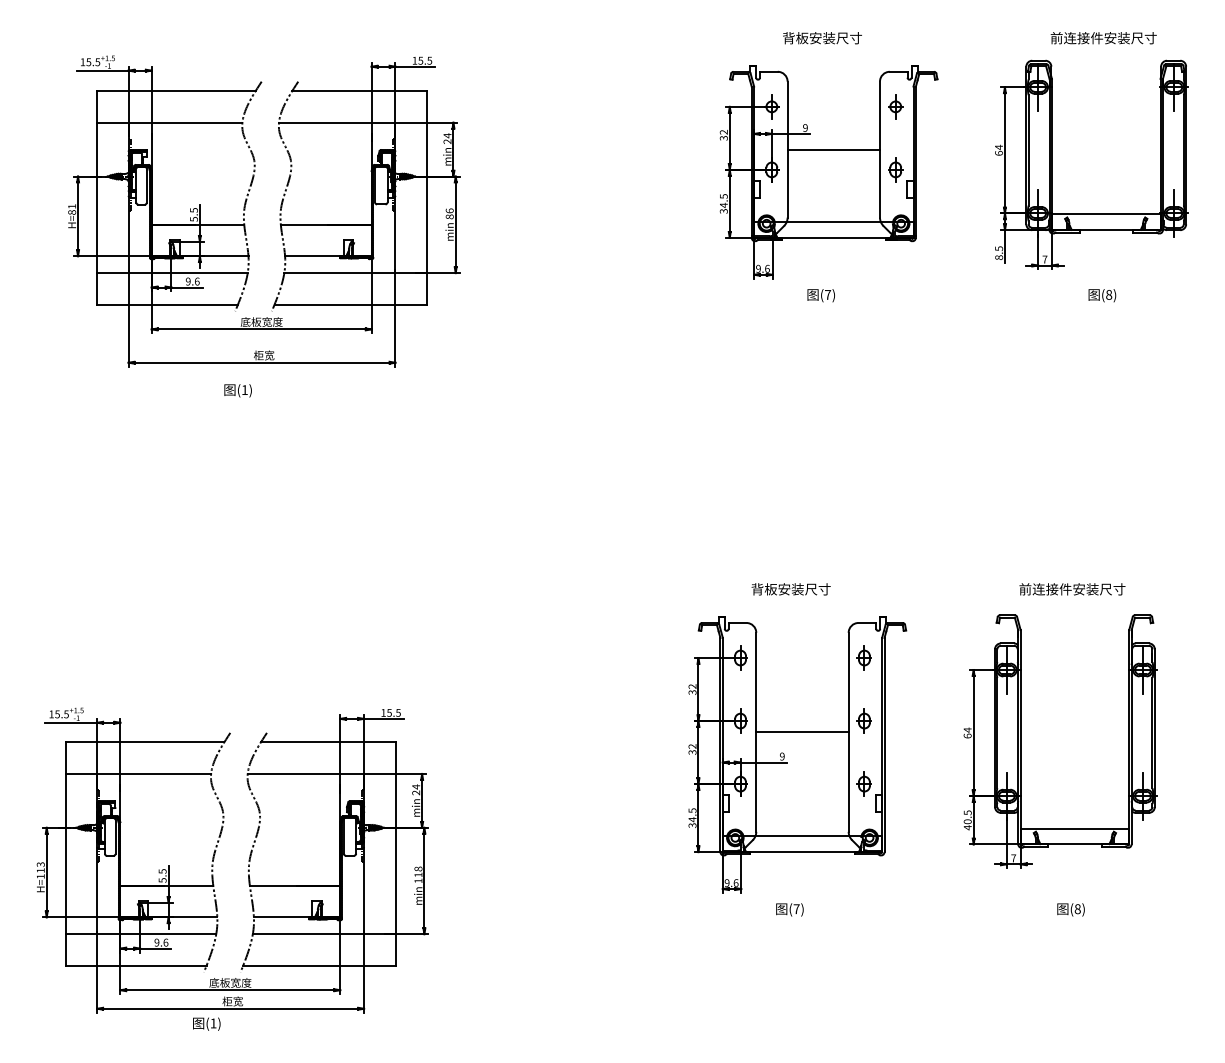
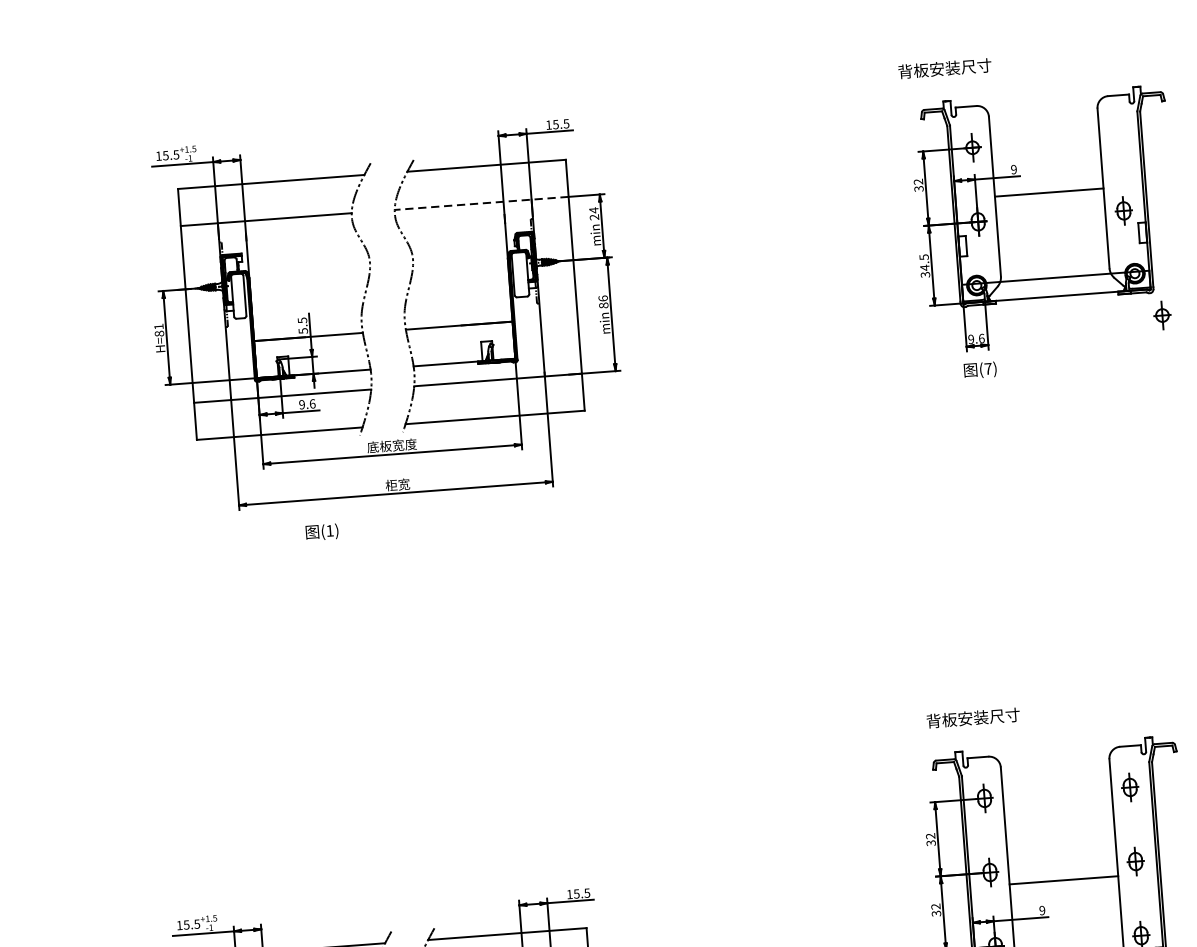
text: (822, 38) -> (945, 69), moved
part: (895, 106) -> (1162, 315), moved
line: (353, 122) -> (482, 203), solid -> dashed
text: (820, 295) -> (979, 370), moved
text: (237, 390) -> (321, 532), moved
text: (790, 589) -> (972, 718), moved

